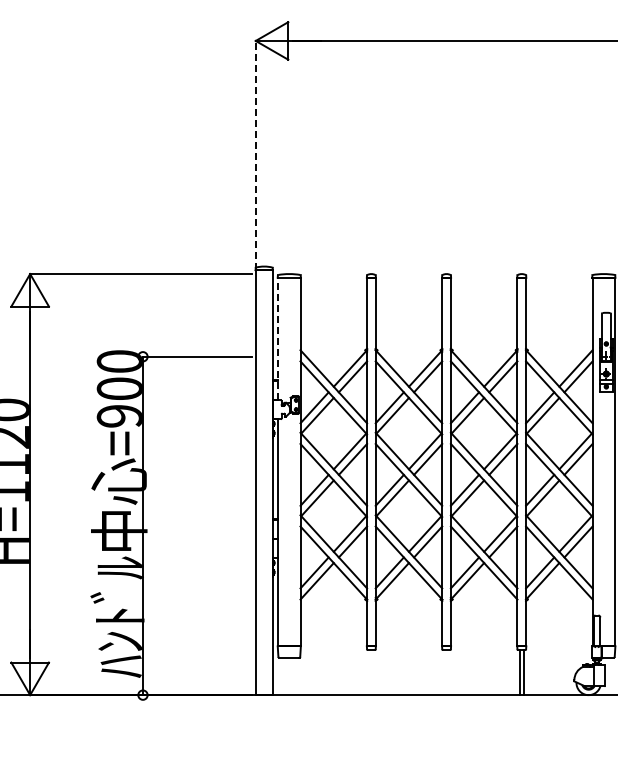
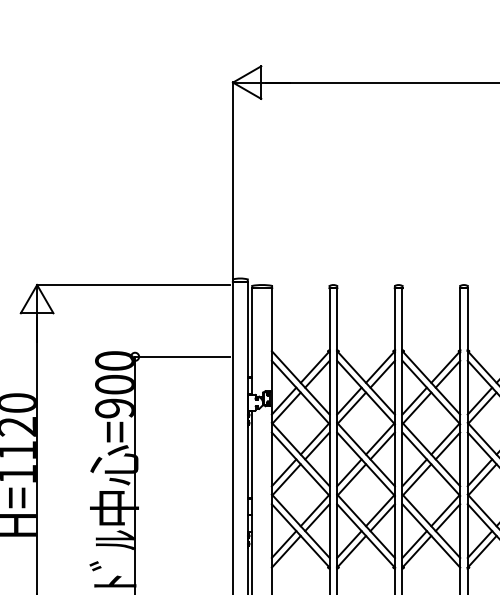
line: (255, 154) -> (232, 181), dashed -> solid
line: (277, 338) -> (251, 340), dashed -> solid

